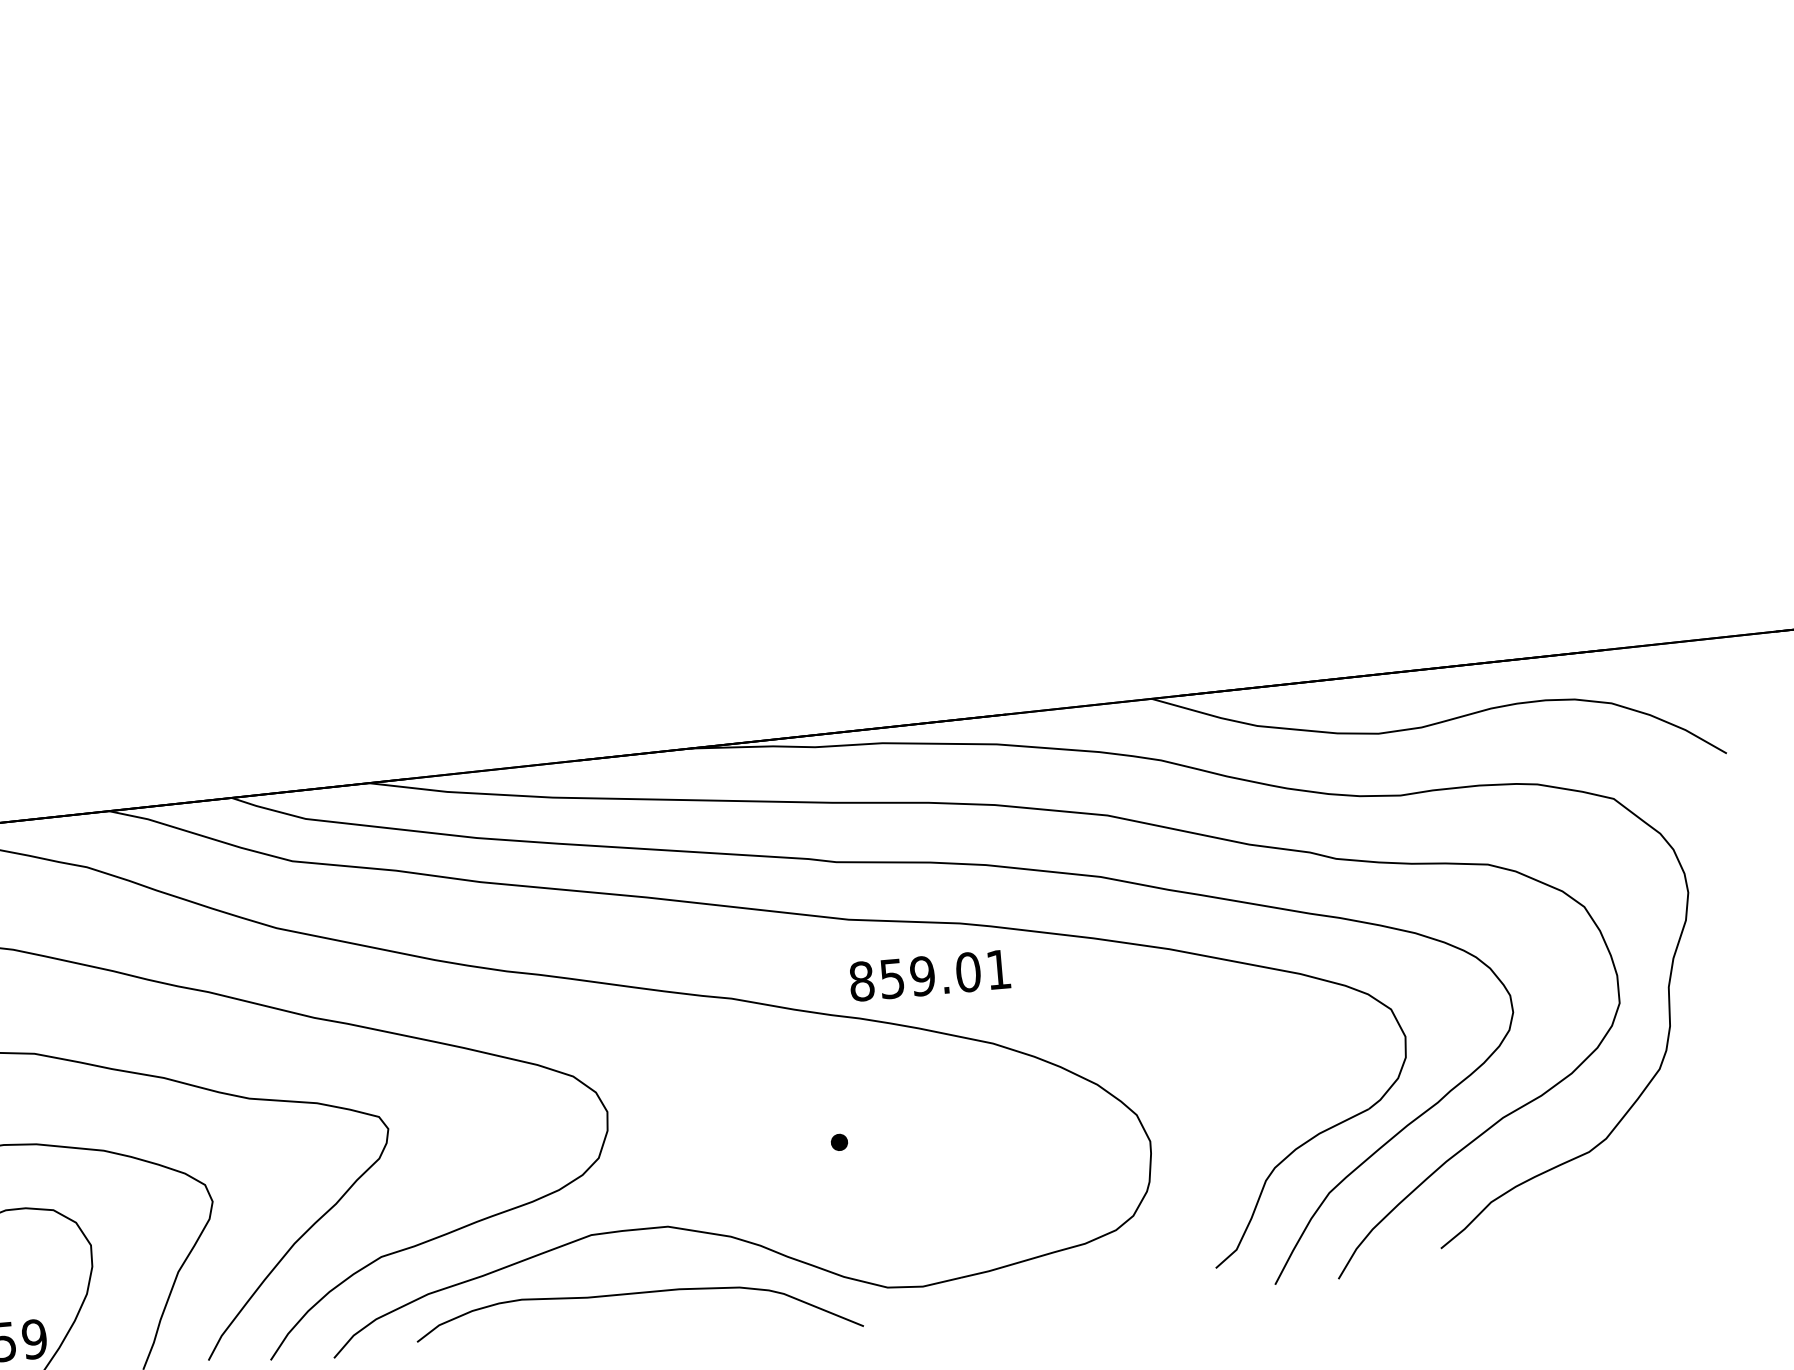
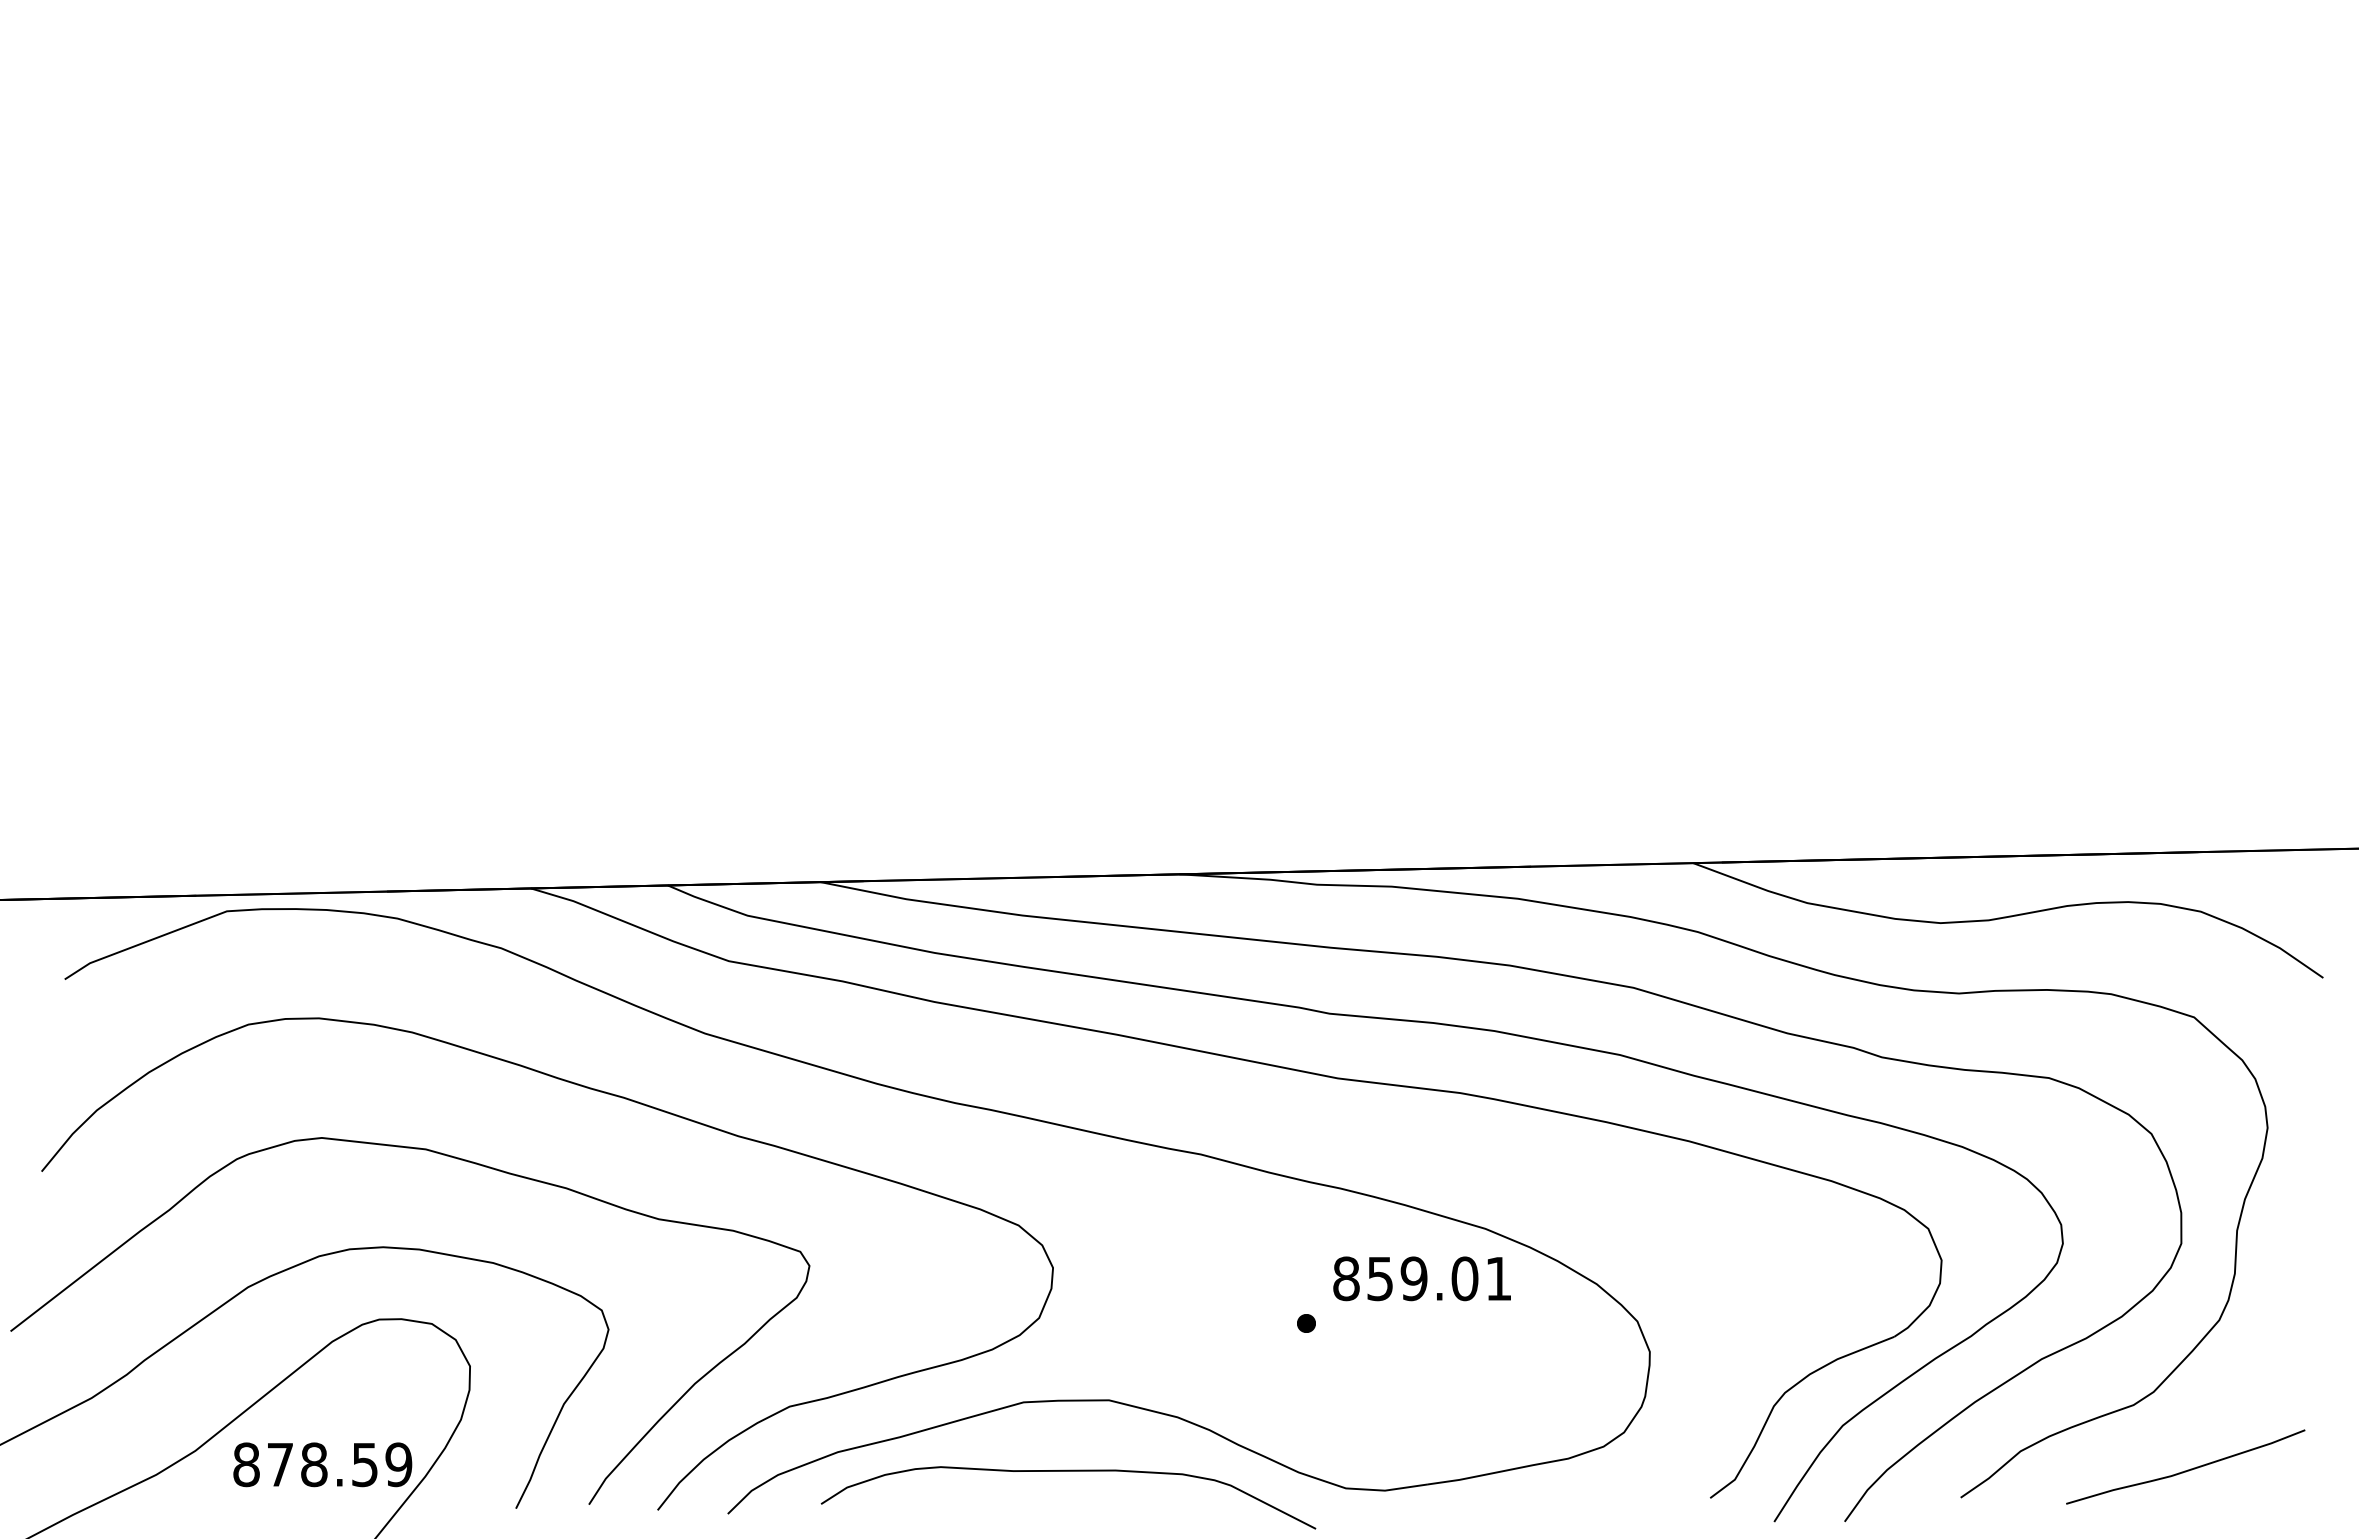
text: (929, 975) -> (1421, 1278), moved
curve: (1642, 1205) -> (2187, 1469), added

